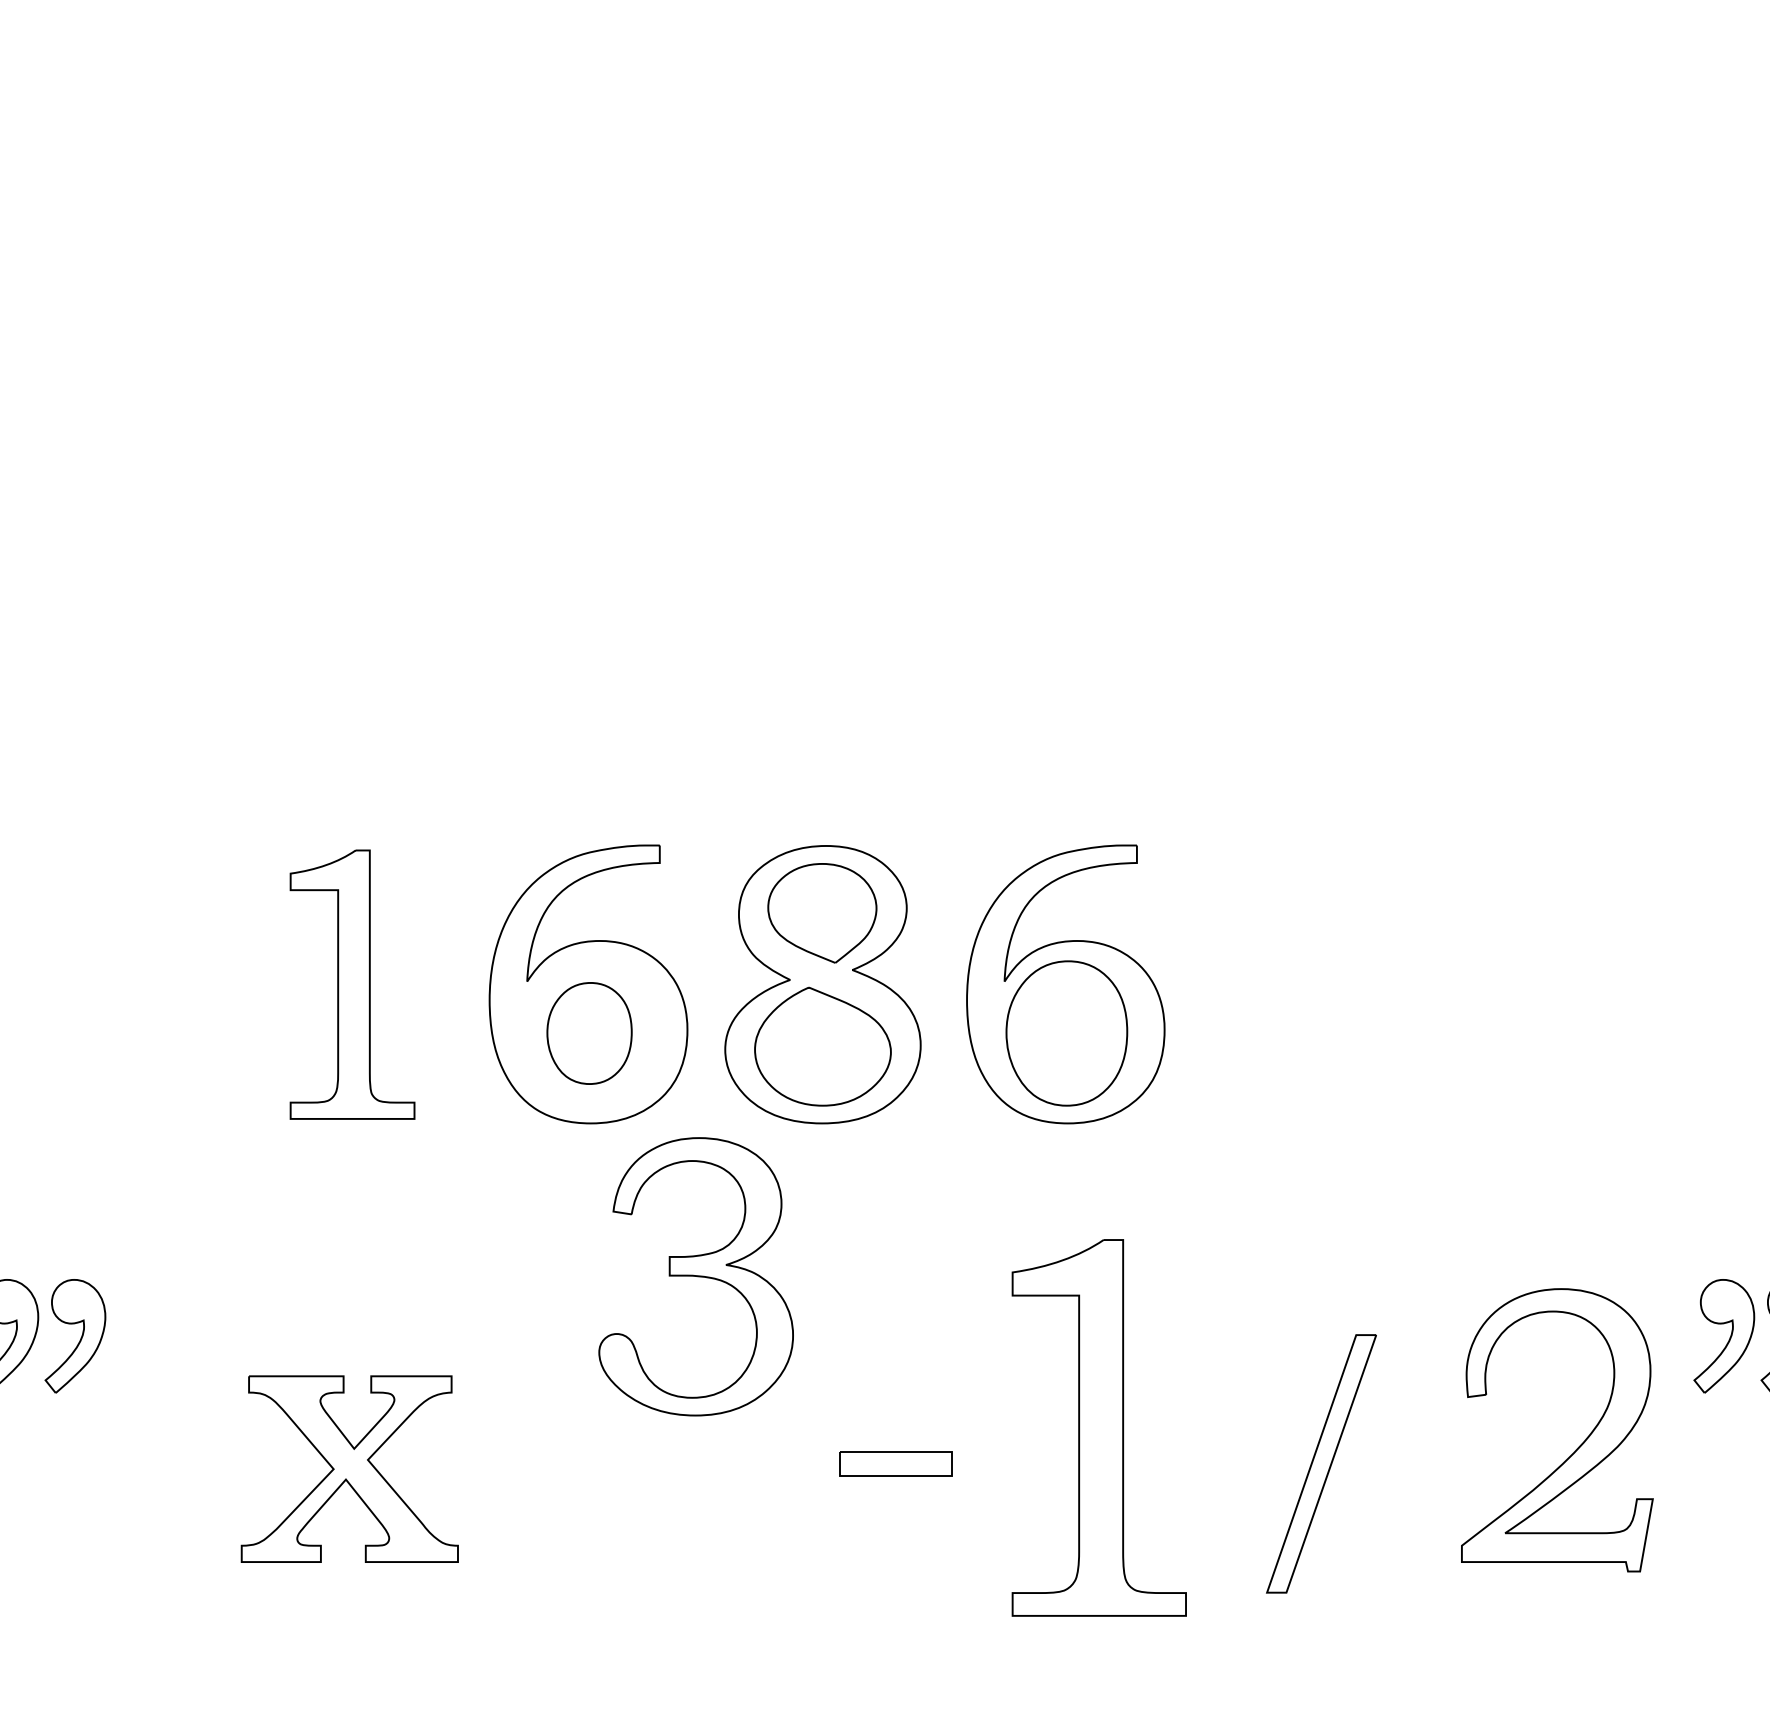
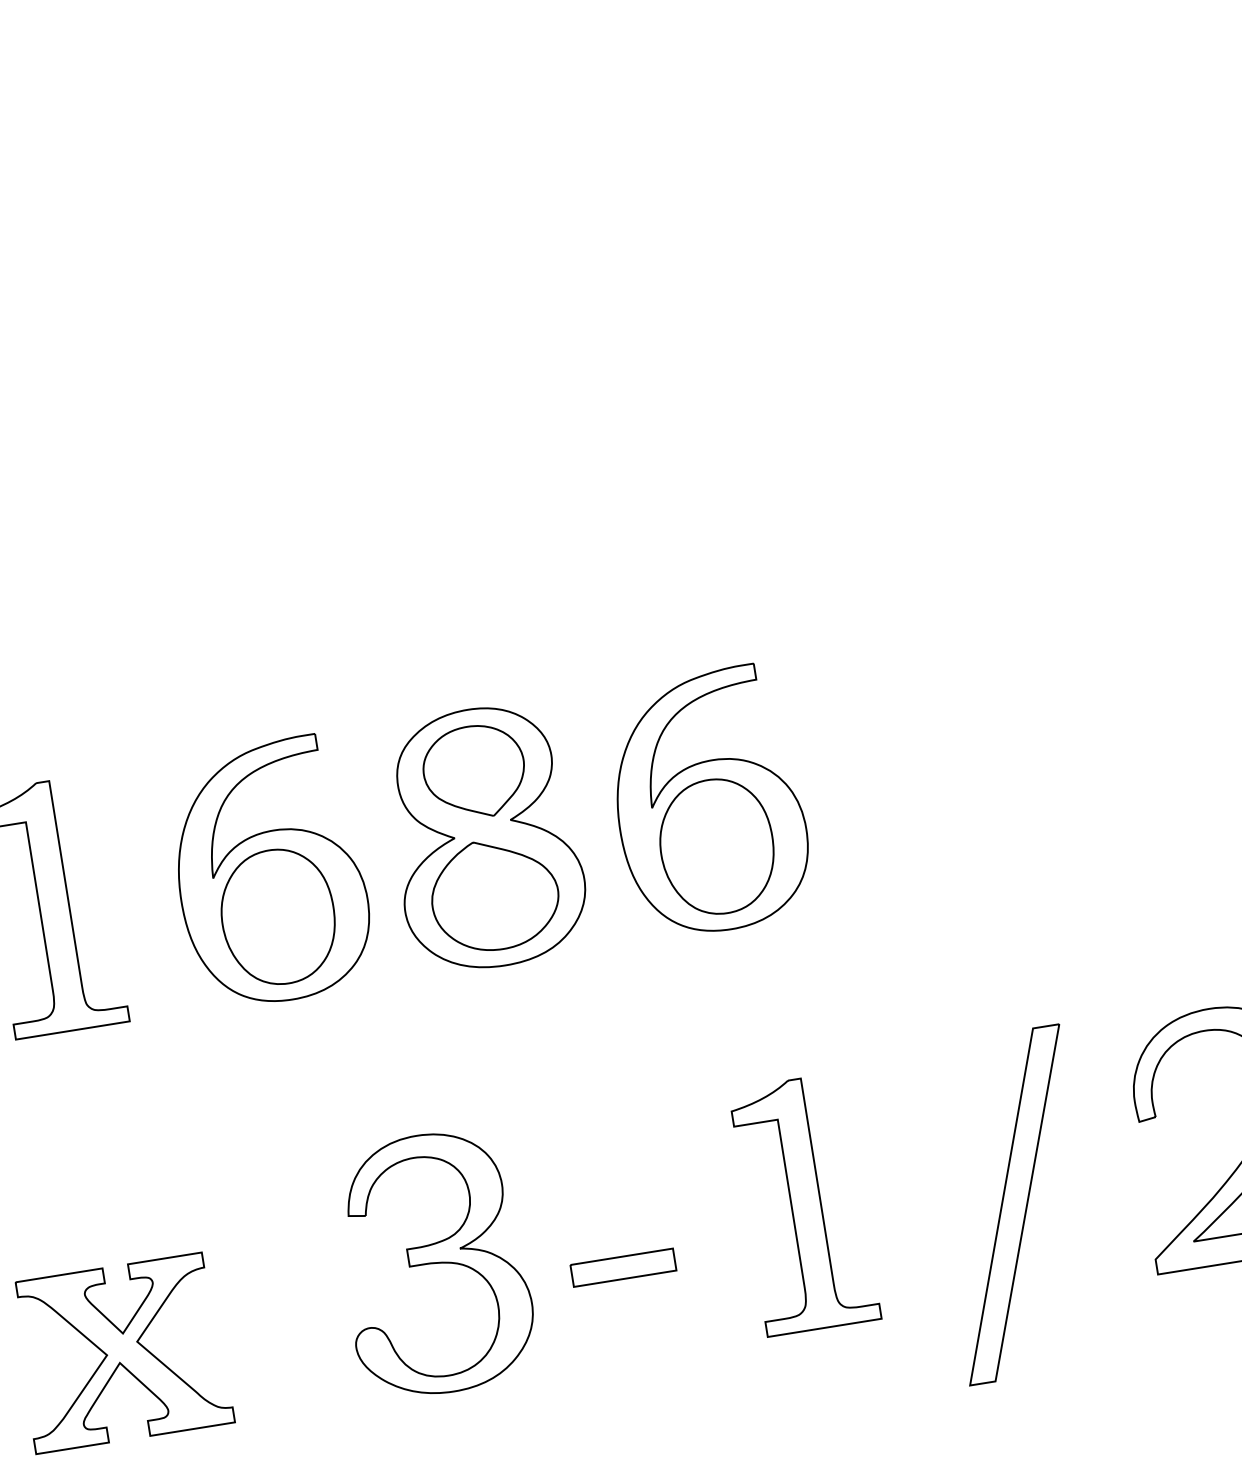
part: (589, 1033) -> (278, 917), size x1.43
part: (695, 1276) -> (433, 1263), moved
part: (1099, 1427) -> (805, 1204), size x0.71
part: (1321, 1463) -> (1014, 1204), size x1.43

